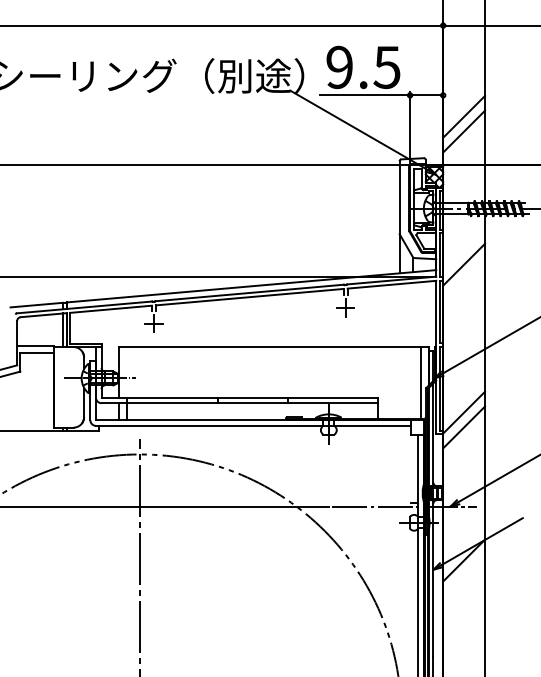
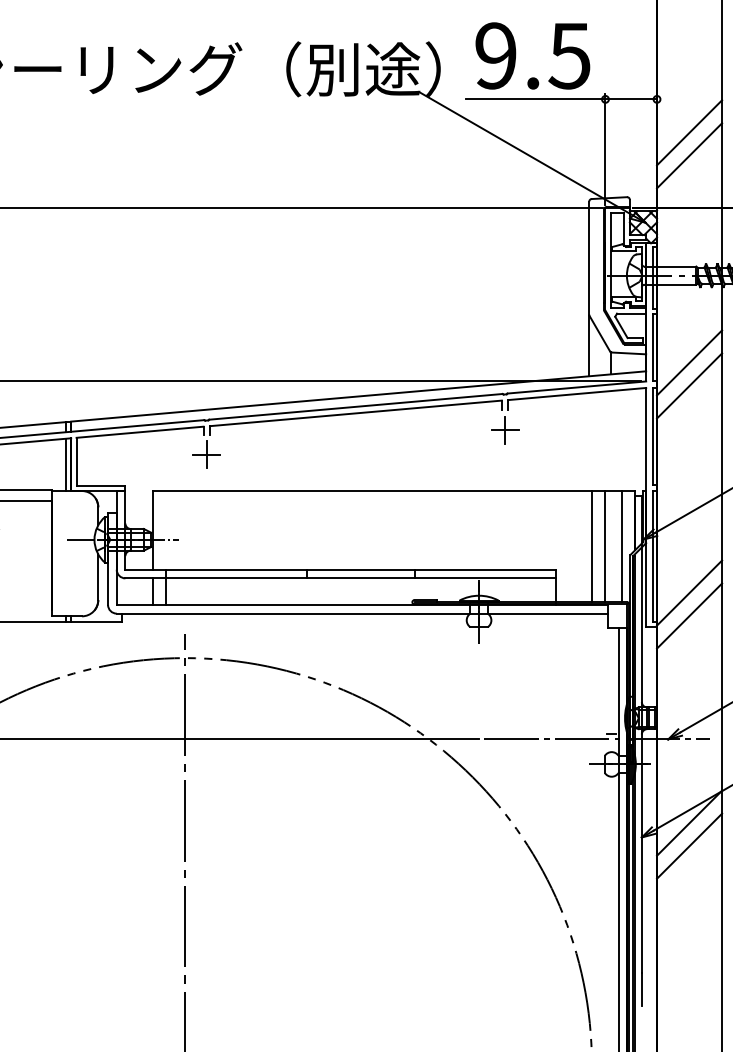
line: (464, 279) -> (690, 385), added
line: (401, 382) -> (592, 546), added
line: (410, 382) -> (606, 546), added
line: (464, 575) -> (690, 846), added

